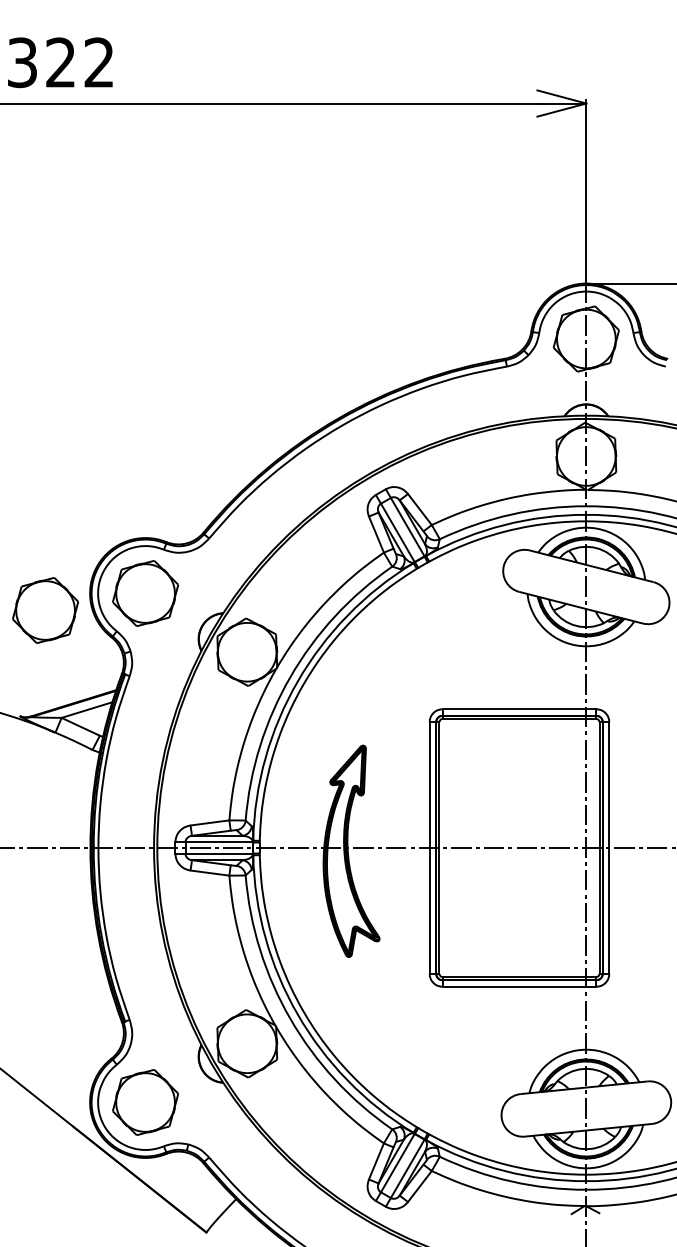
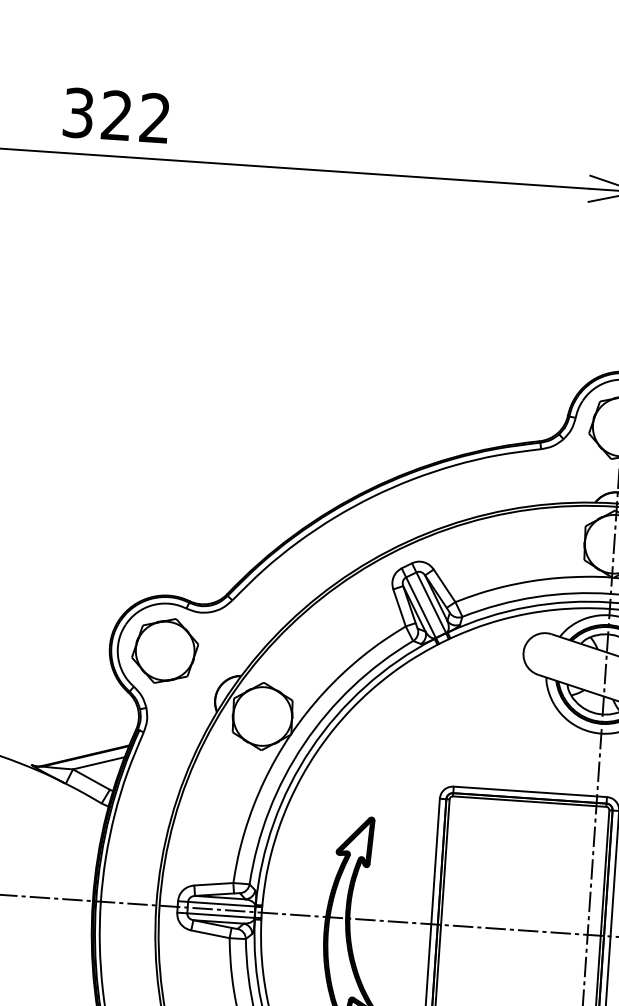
part: (45, 610) -> (64, 661), removed

